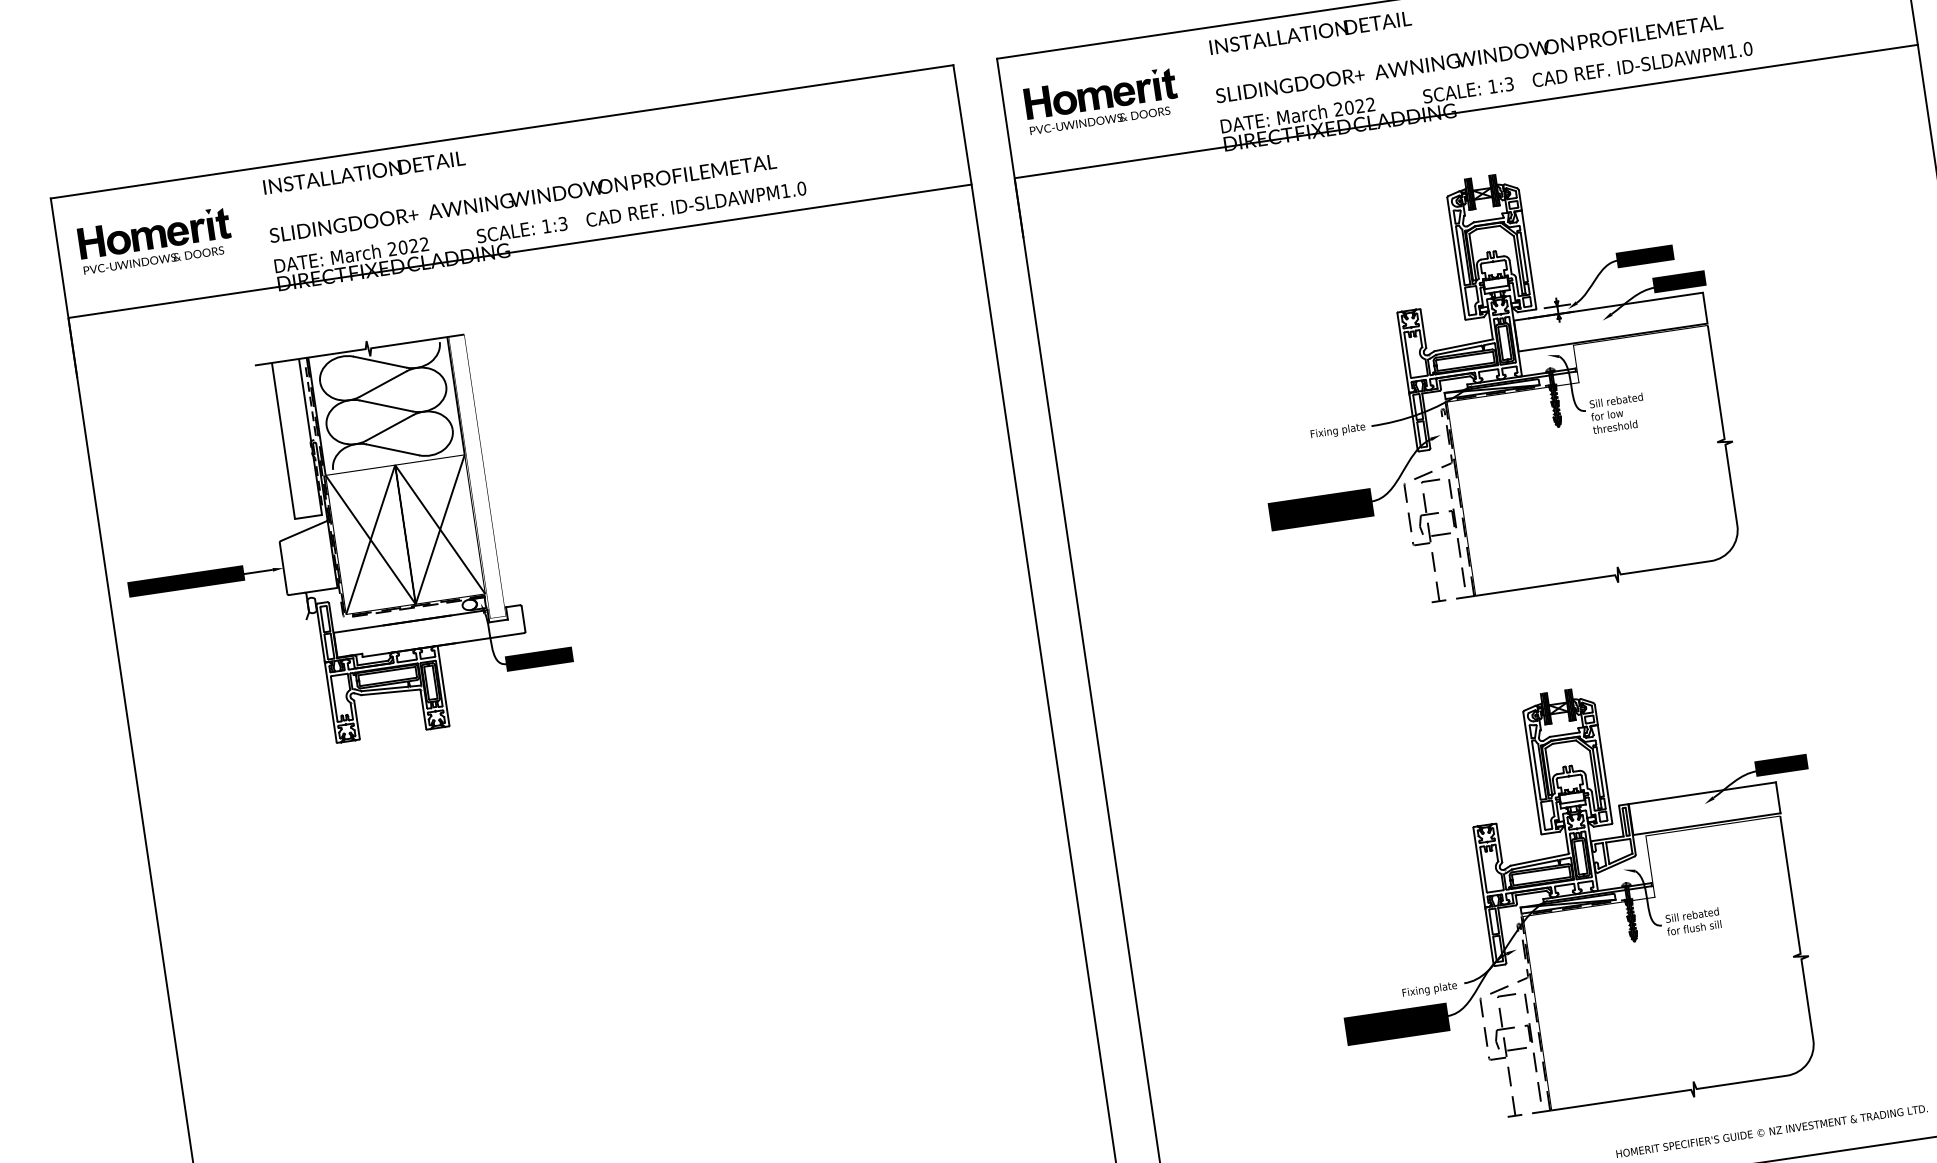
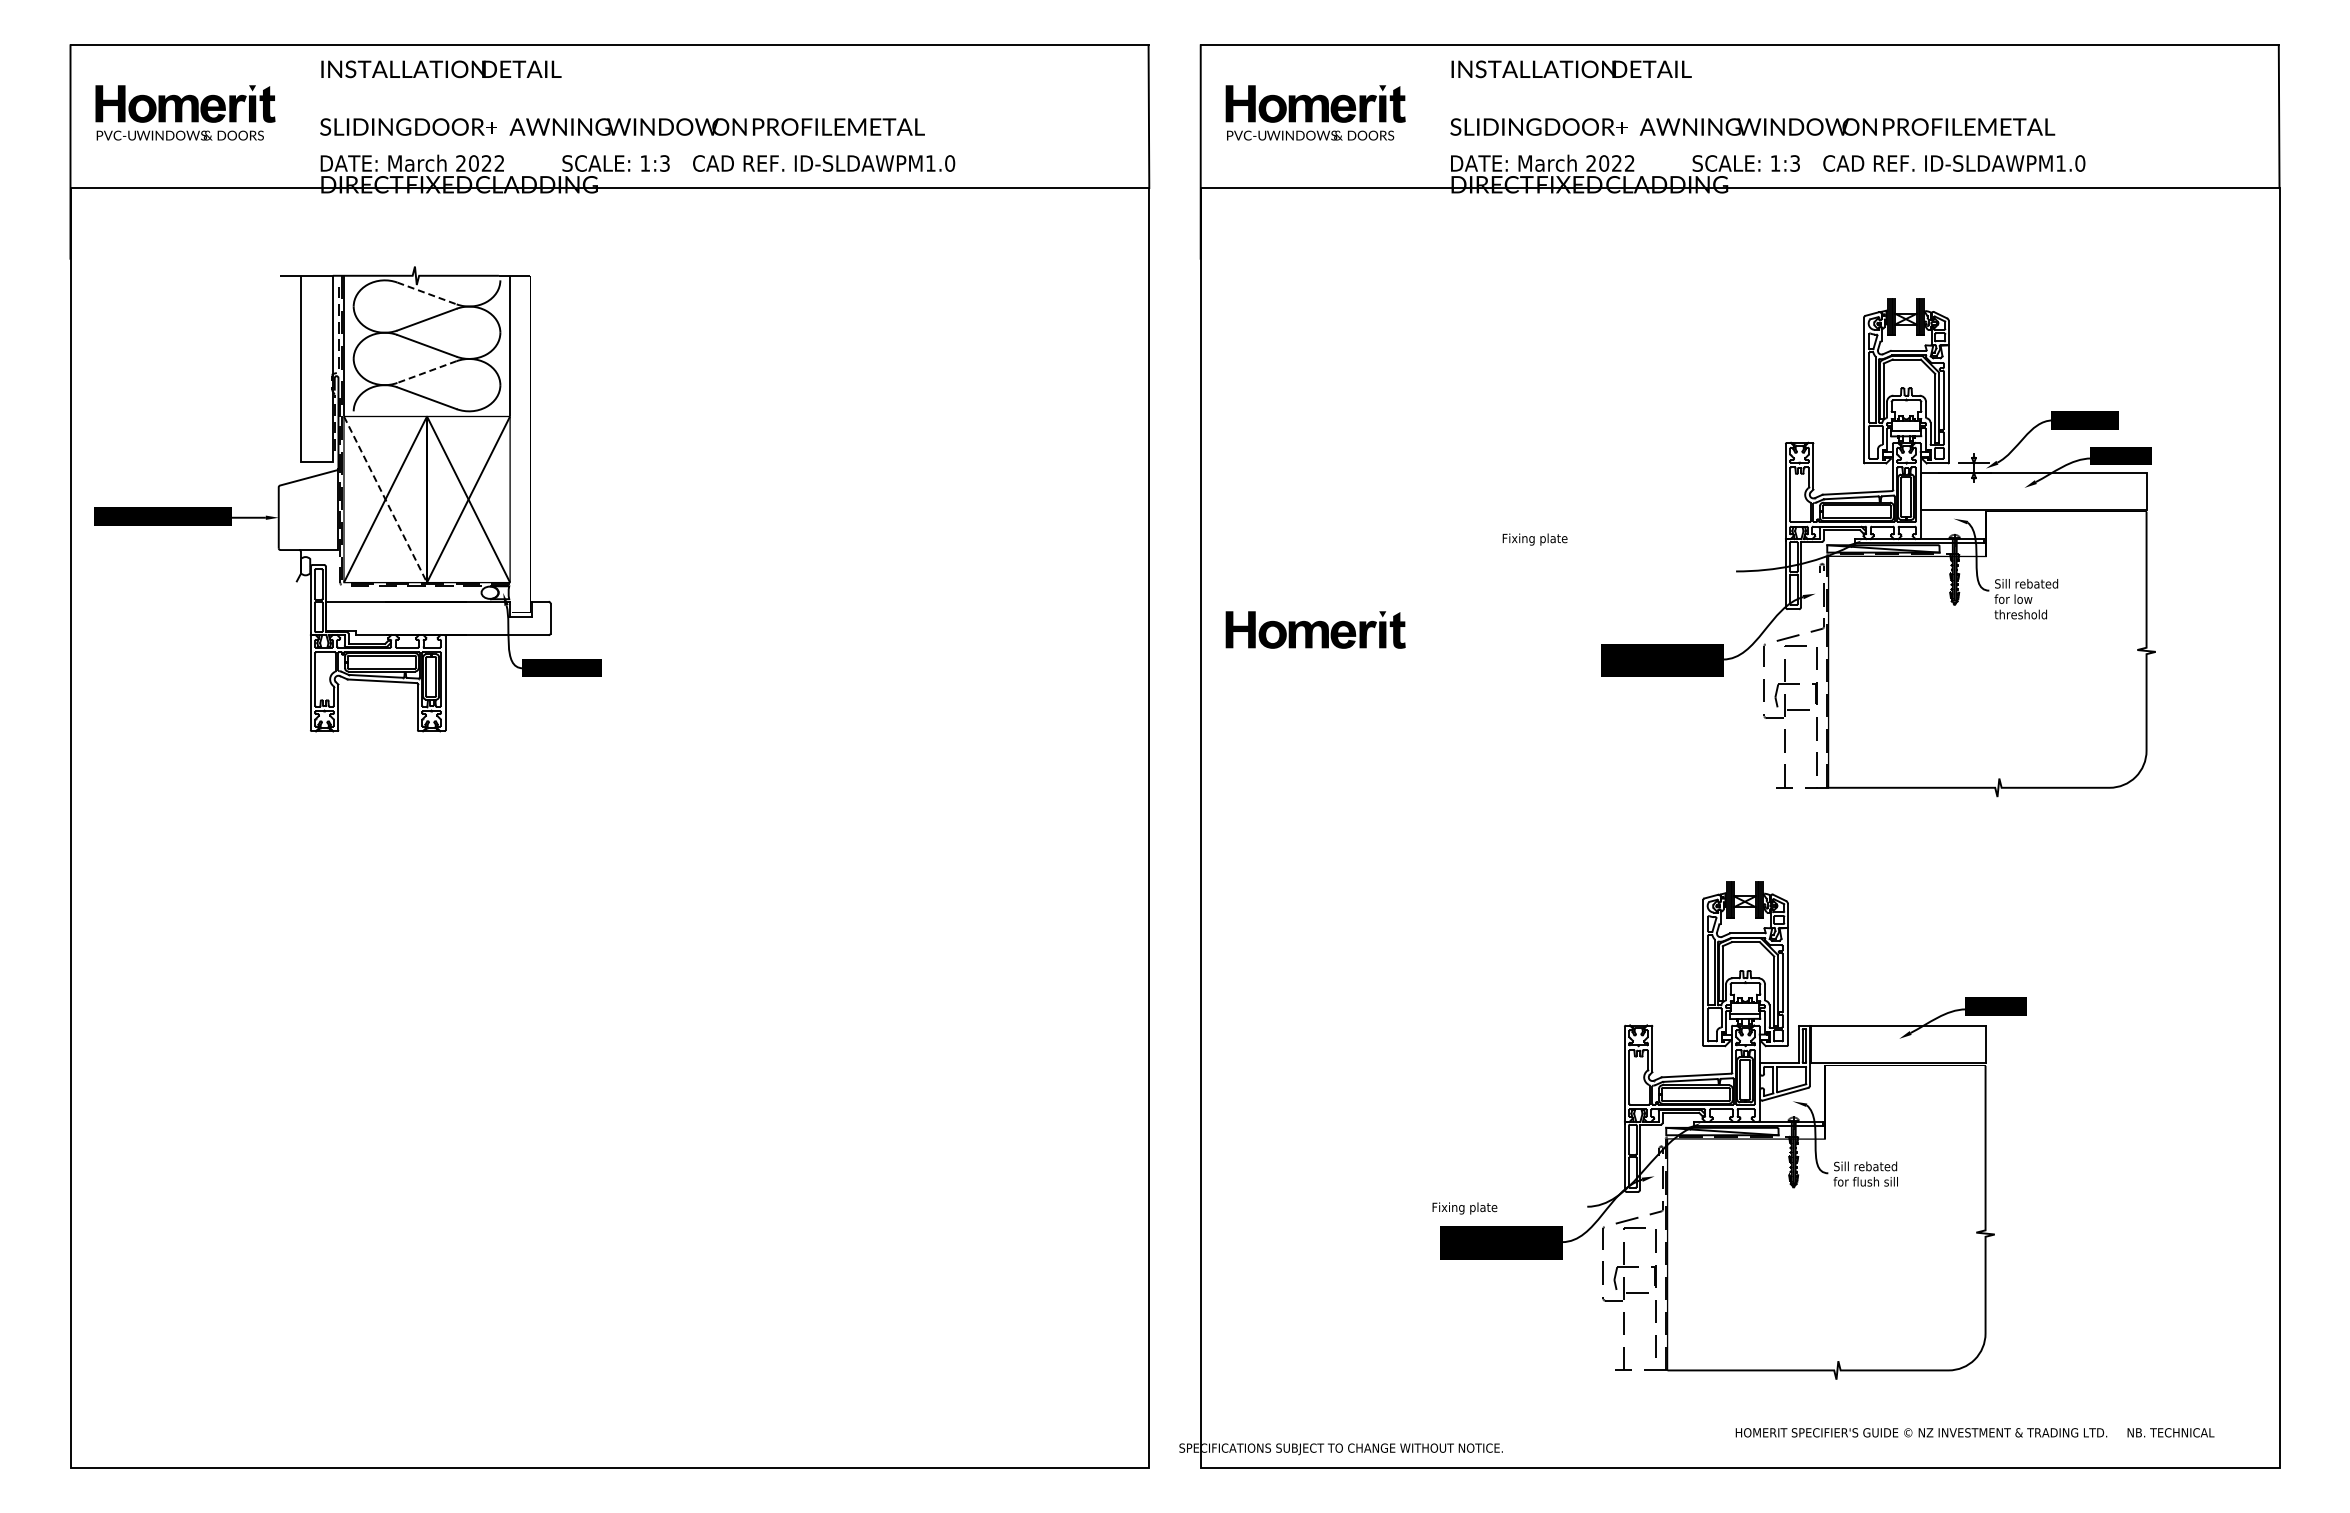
line: (380, 362) -> (427, 293), solid -> dashed
part: (1487, 388) -> (1878, 547), moved
line: (390, 428) -> (427, 372), solid -> dashed
part: (1165, 533) -> (1315, 629), added
line: (370, 539) -> (385, 499), solid -> dashed
text: (1429, 989) -> (1464, 1208), moved

